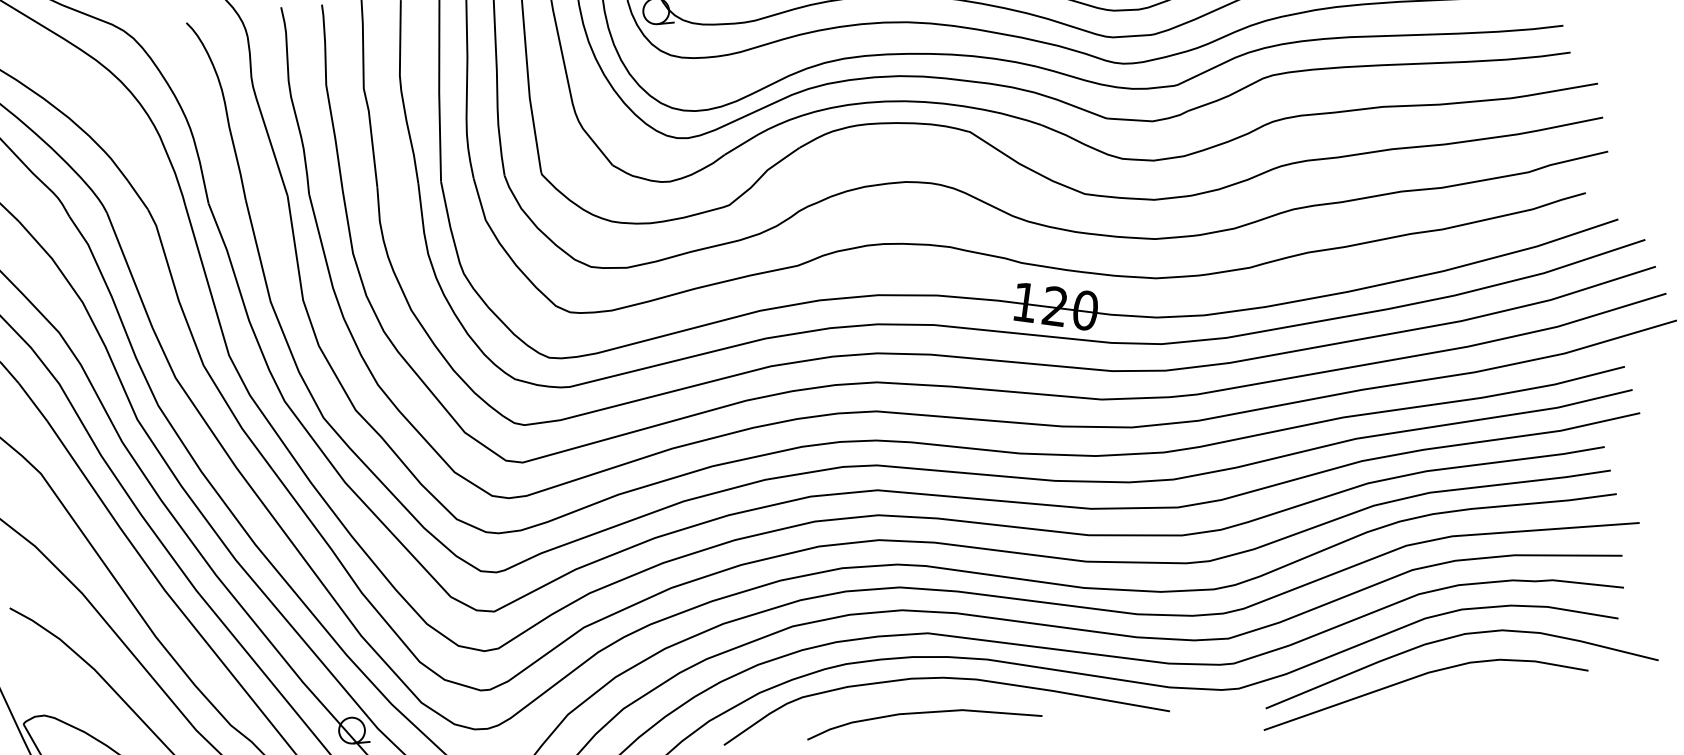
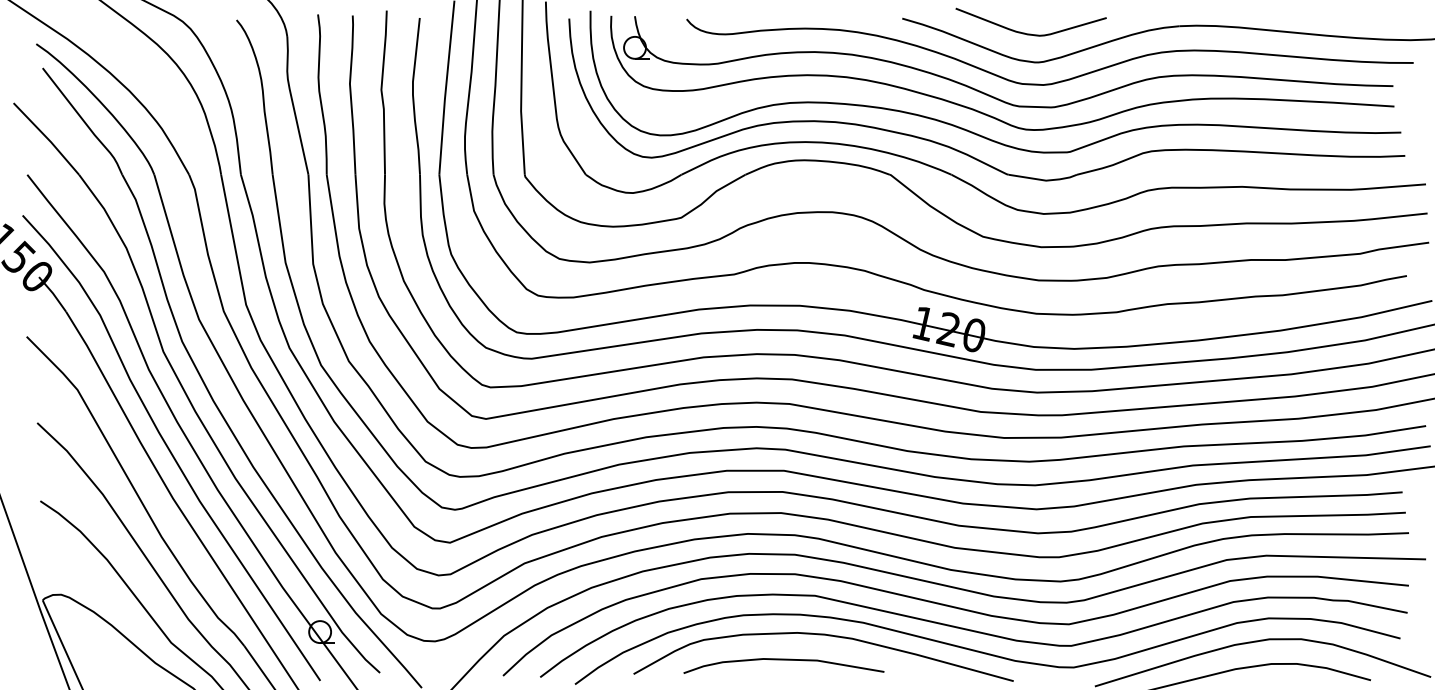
curve: (922, 713) -> (783, 660), moved

